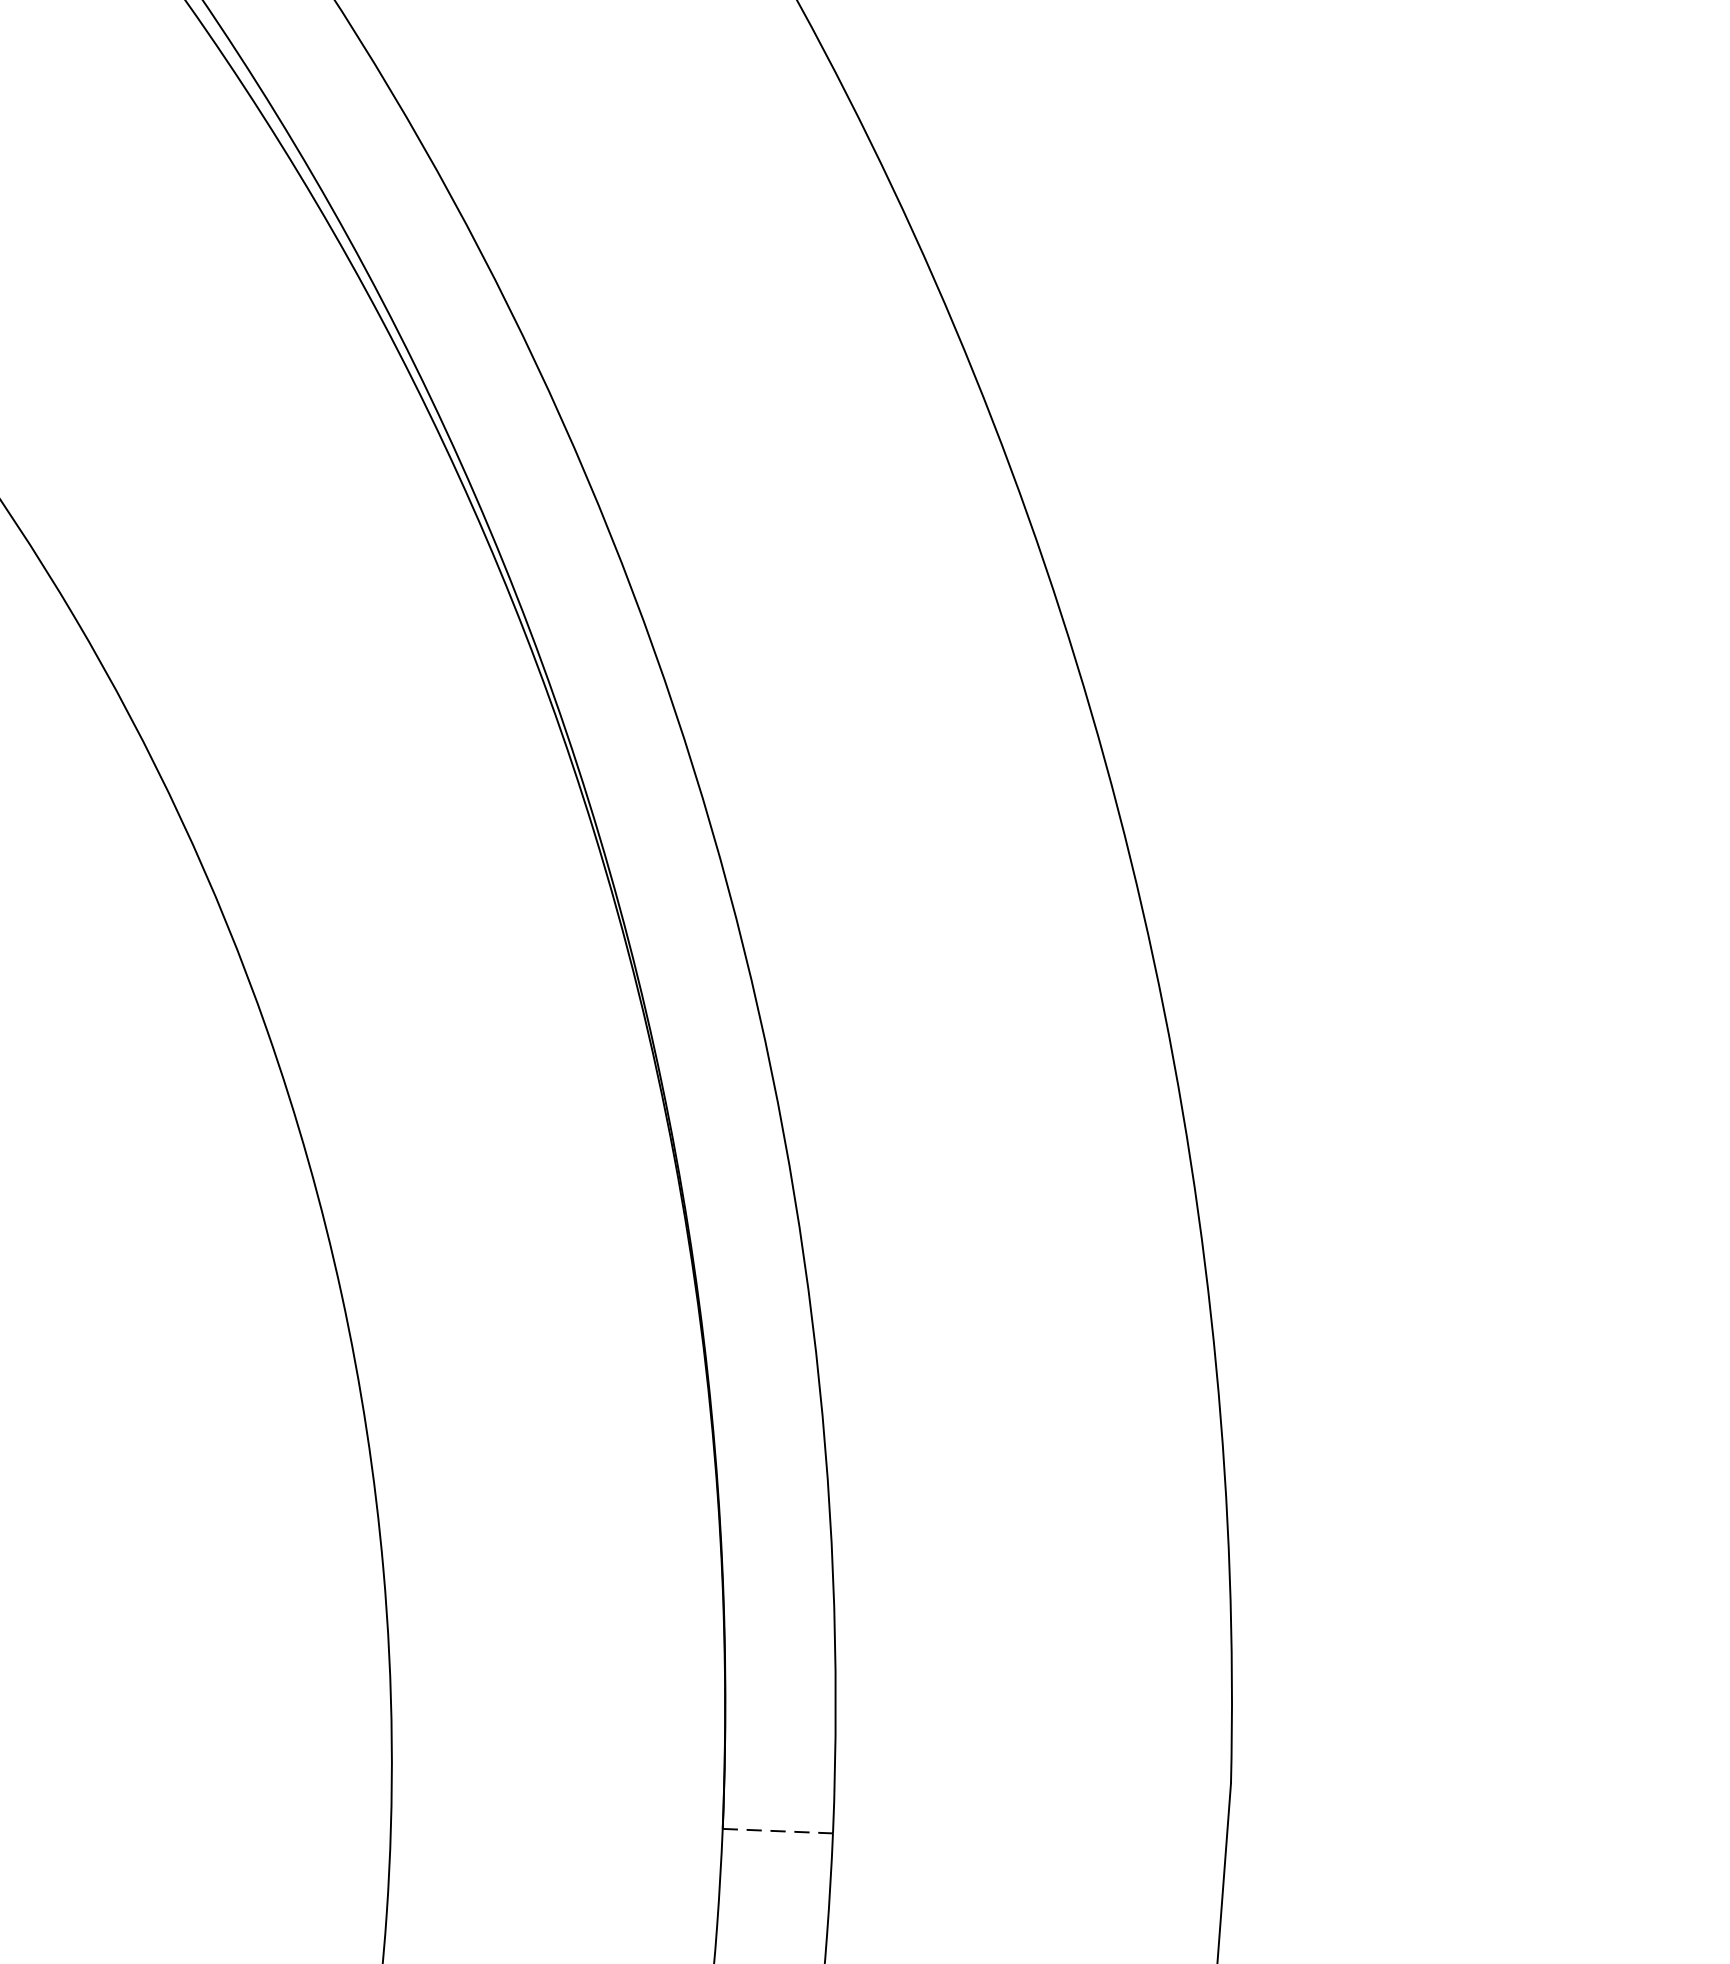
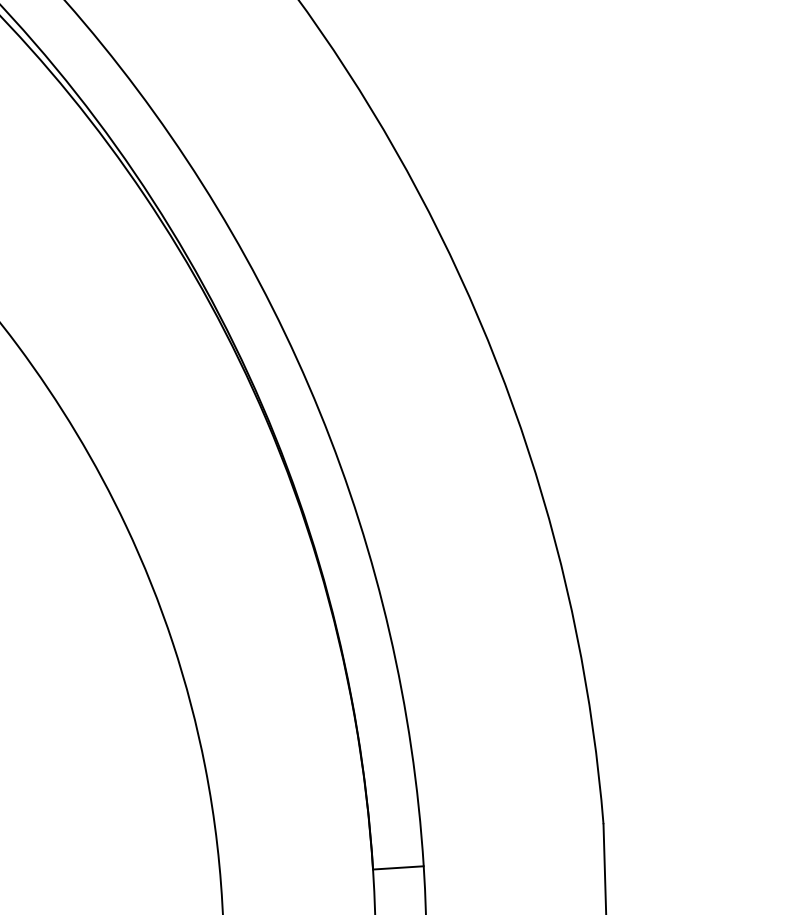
line: (778, 1830) -> (398, 867), dashed -> solid

